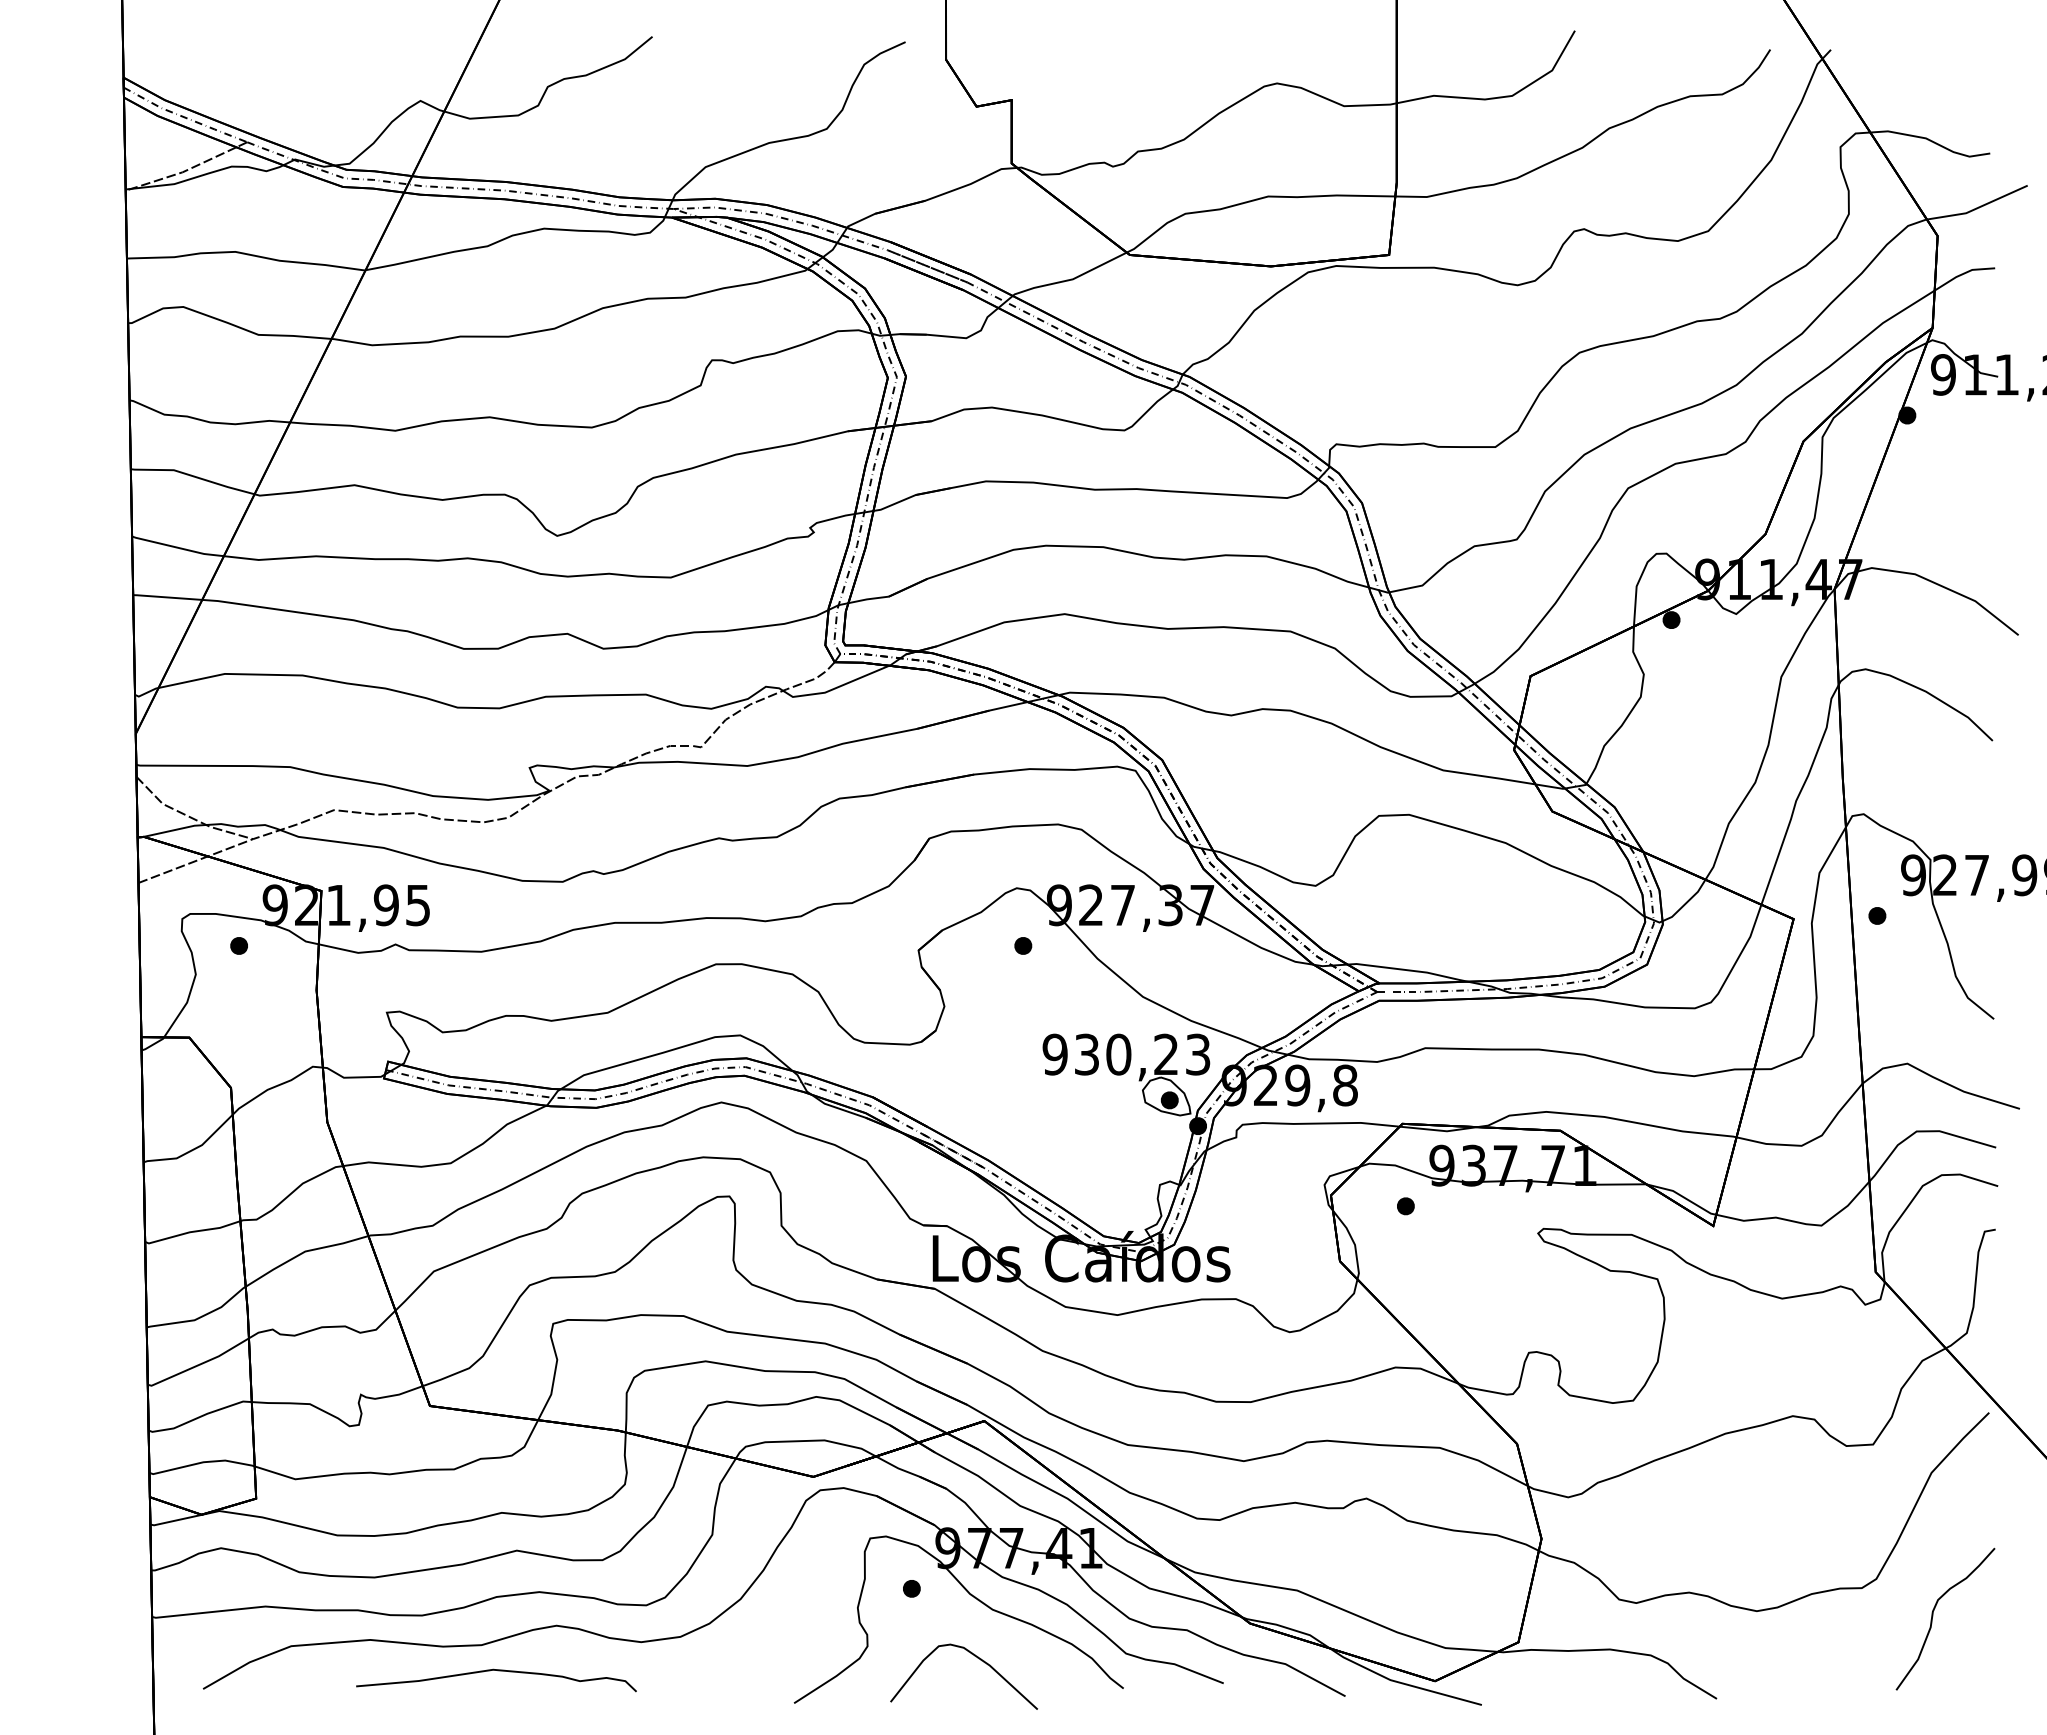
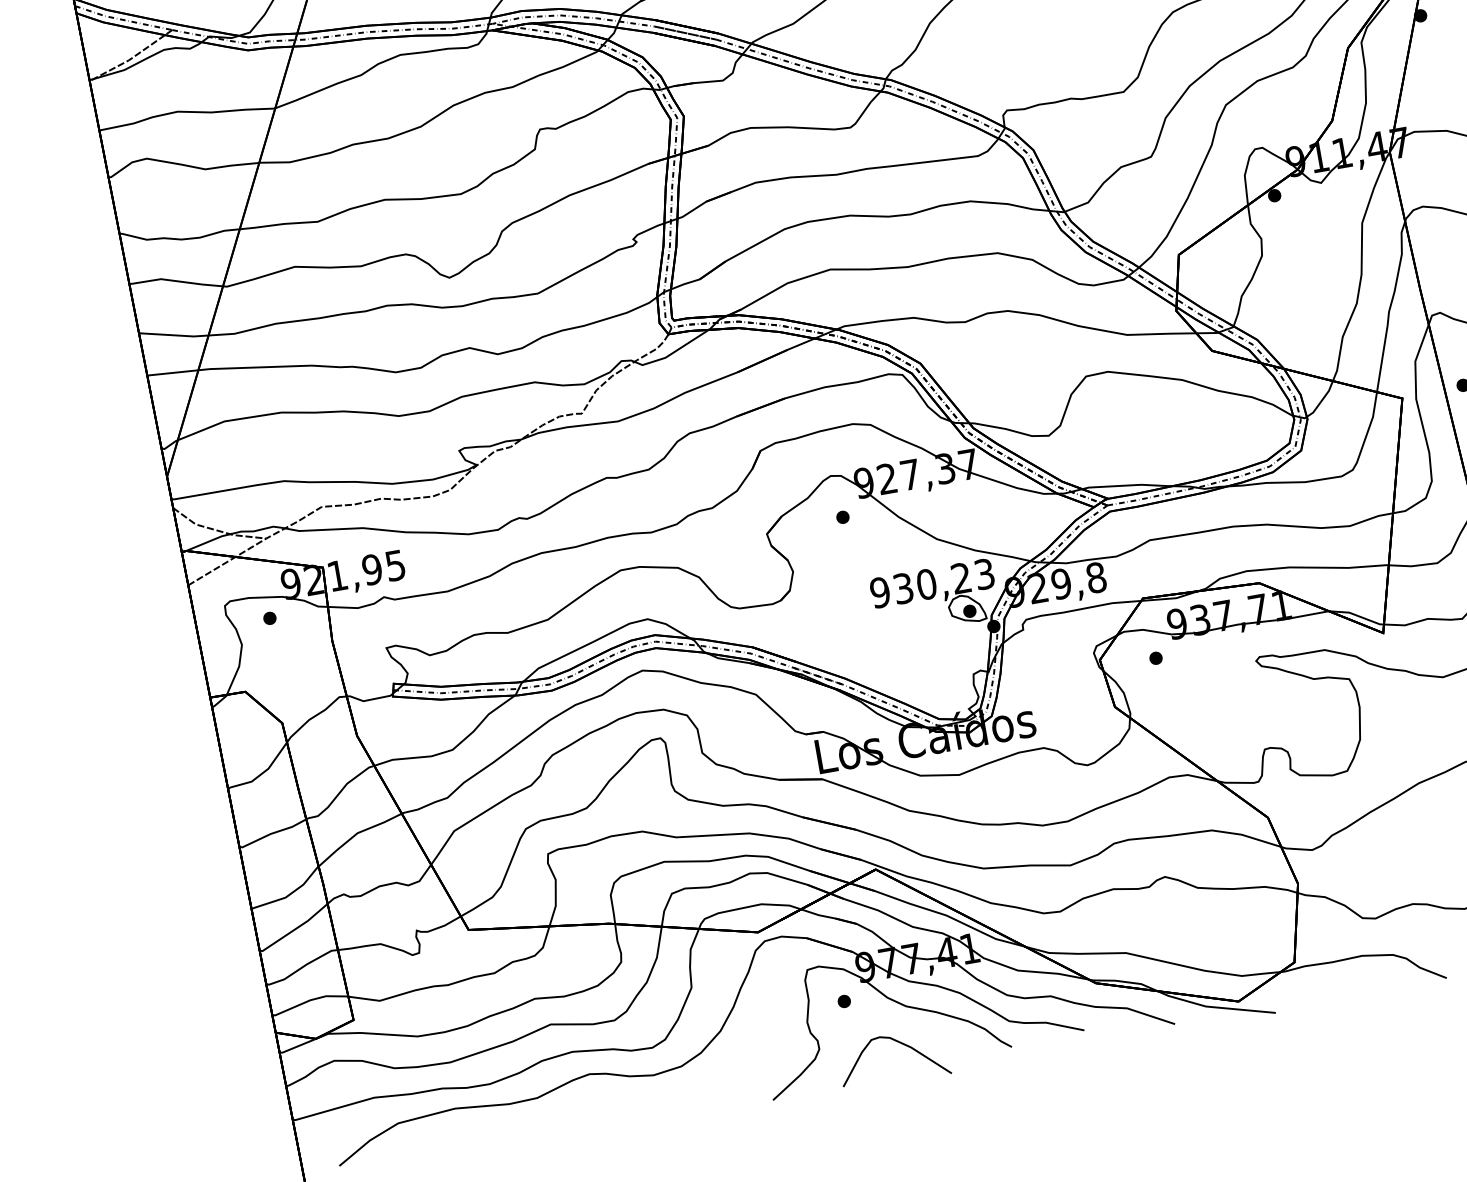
curve: (498, 1671) -> (552, 1115), removed

